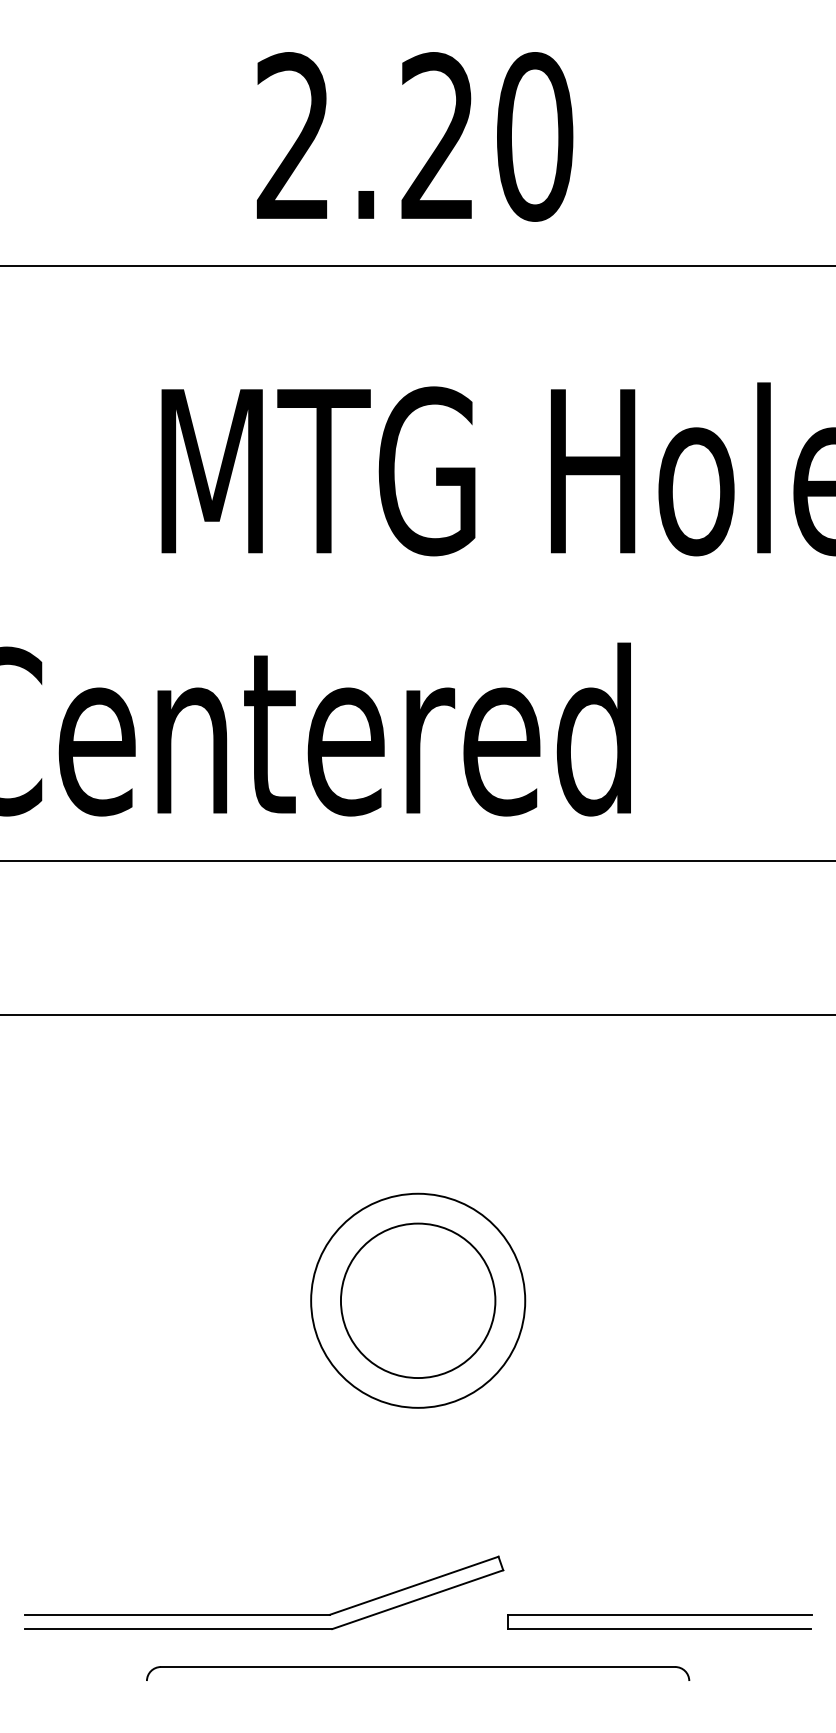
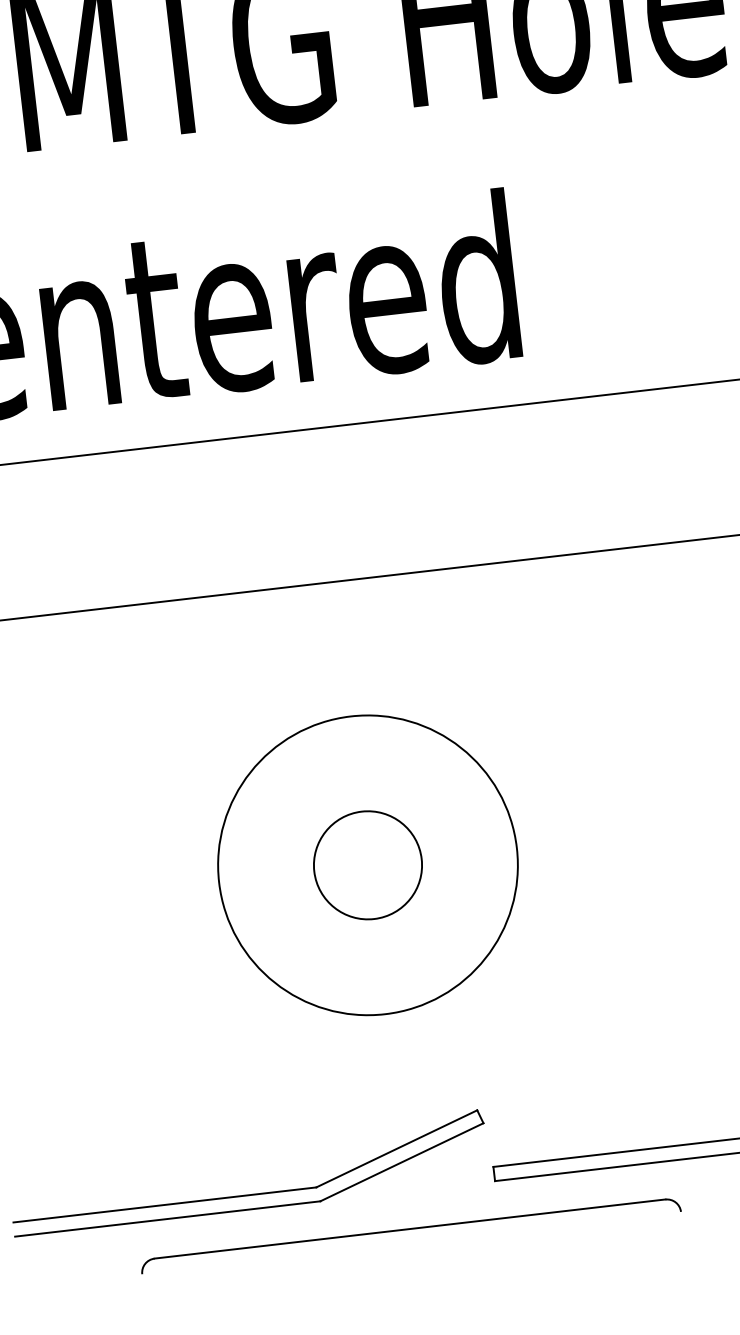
circle: (417, 1300) -> (367, 865), size x0.7
circle: (418, 1300) -> (368, 864), size x1.4

